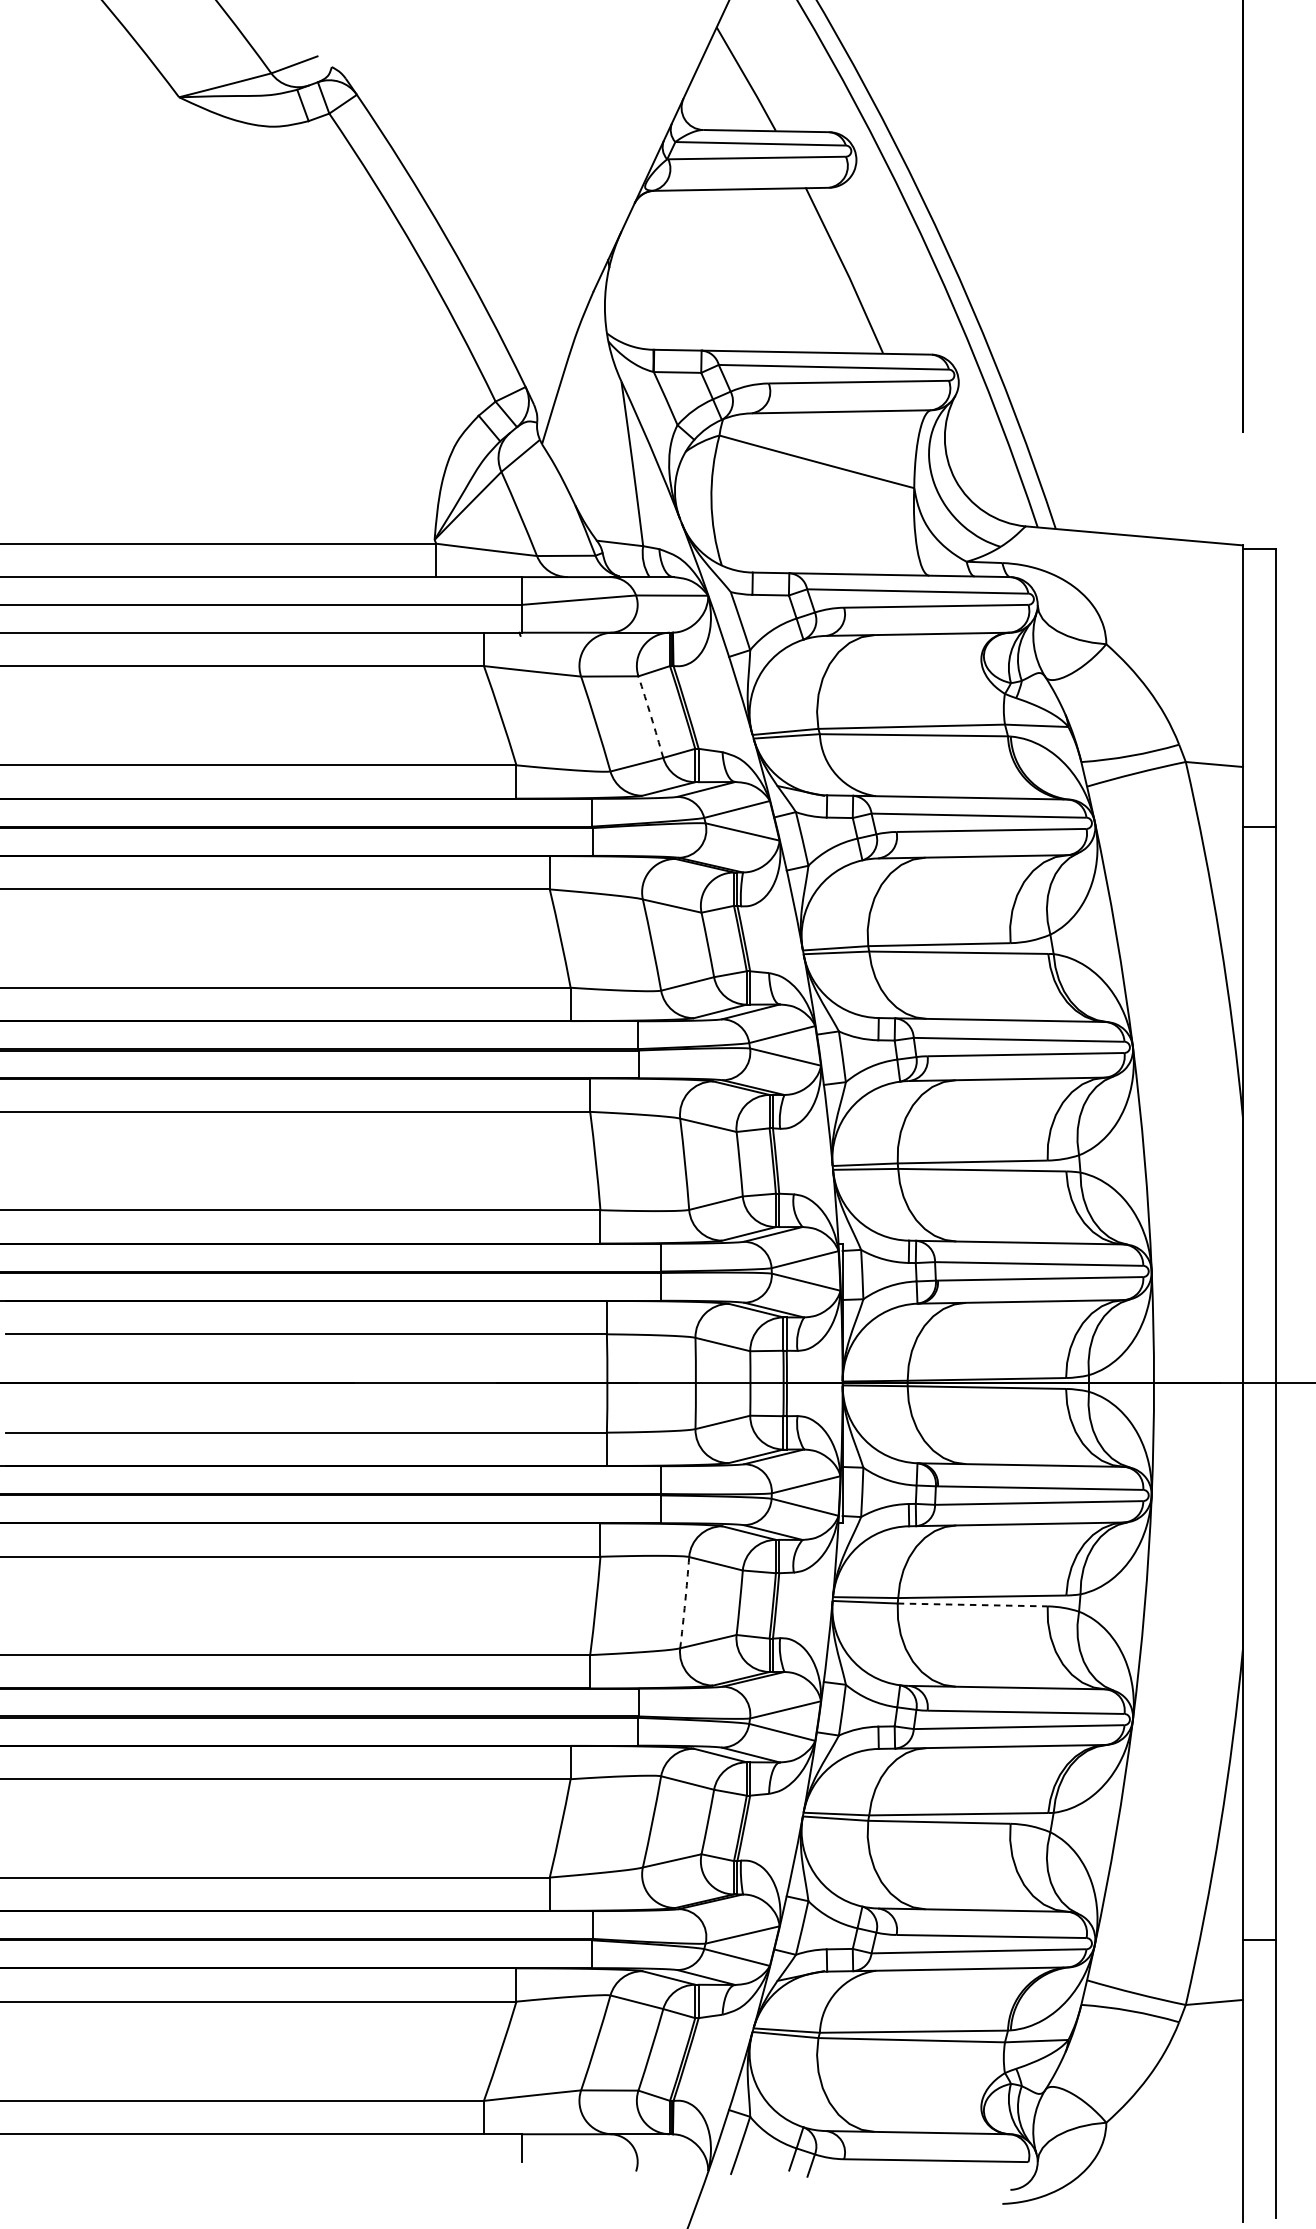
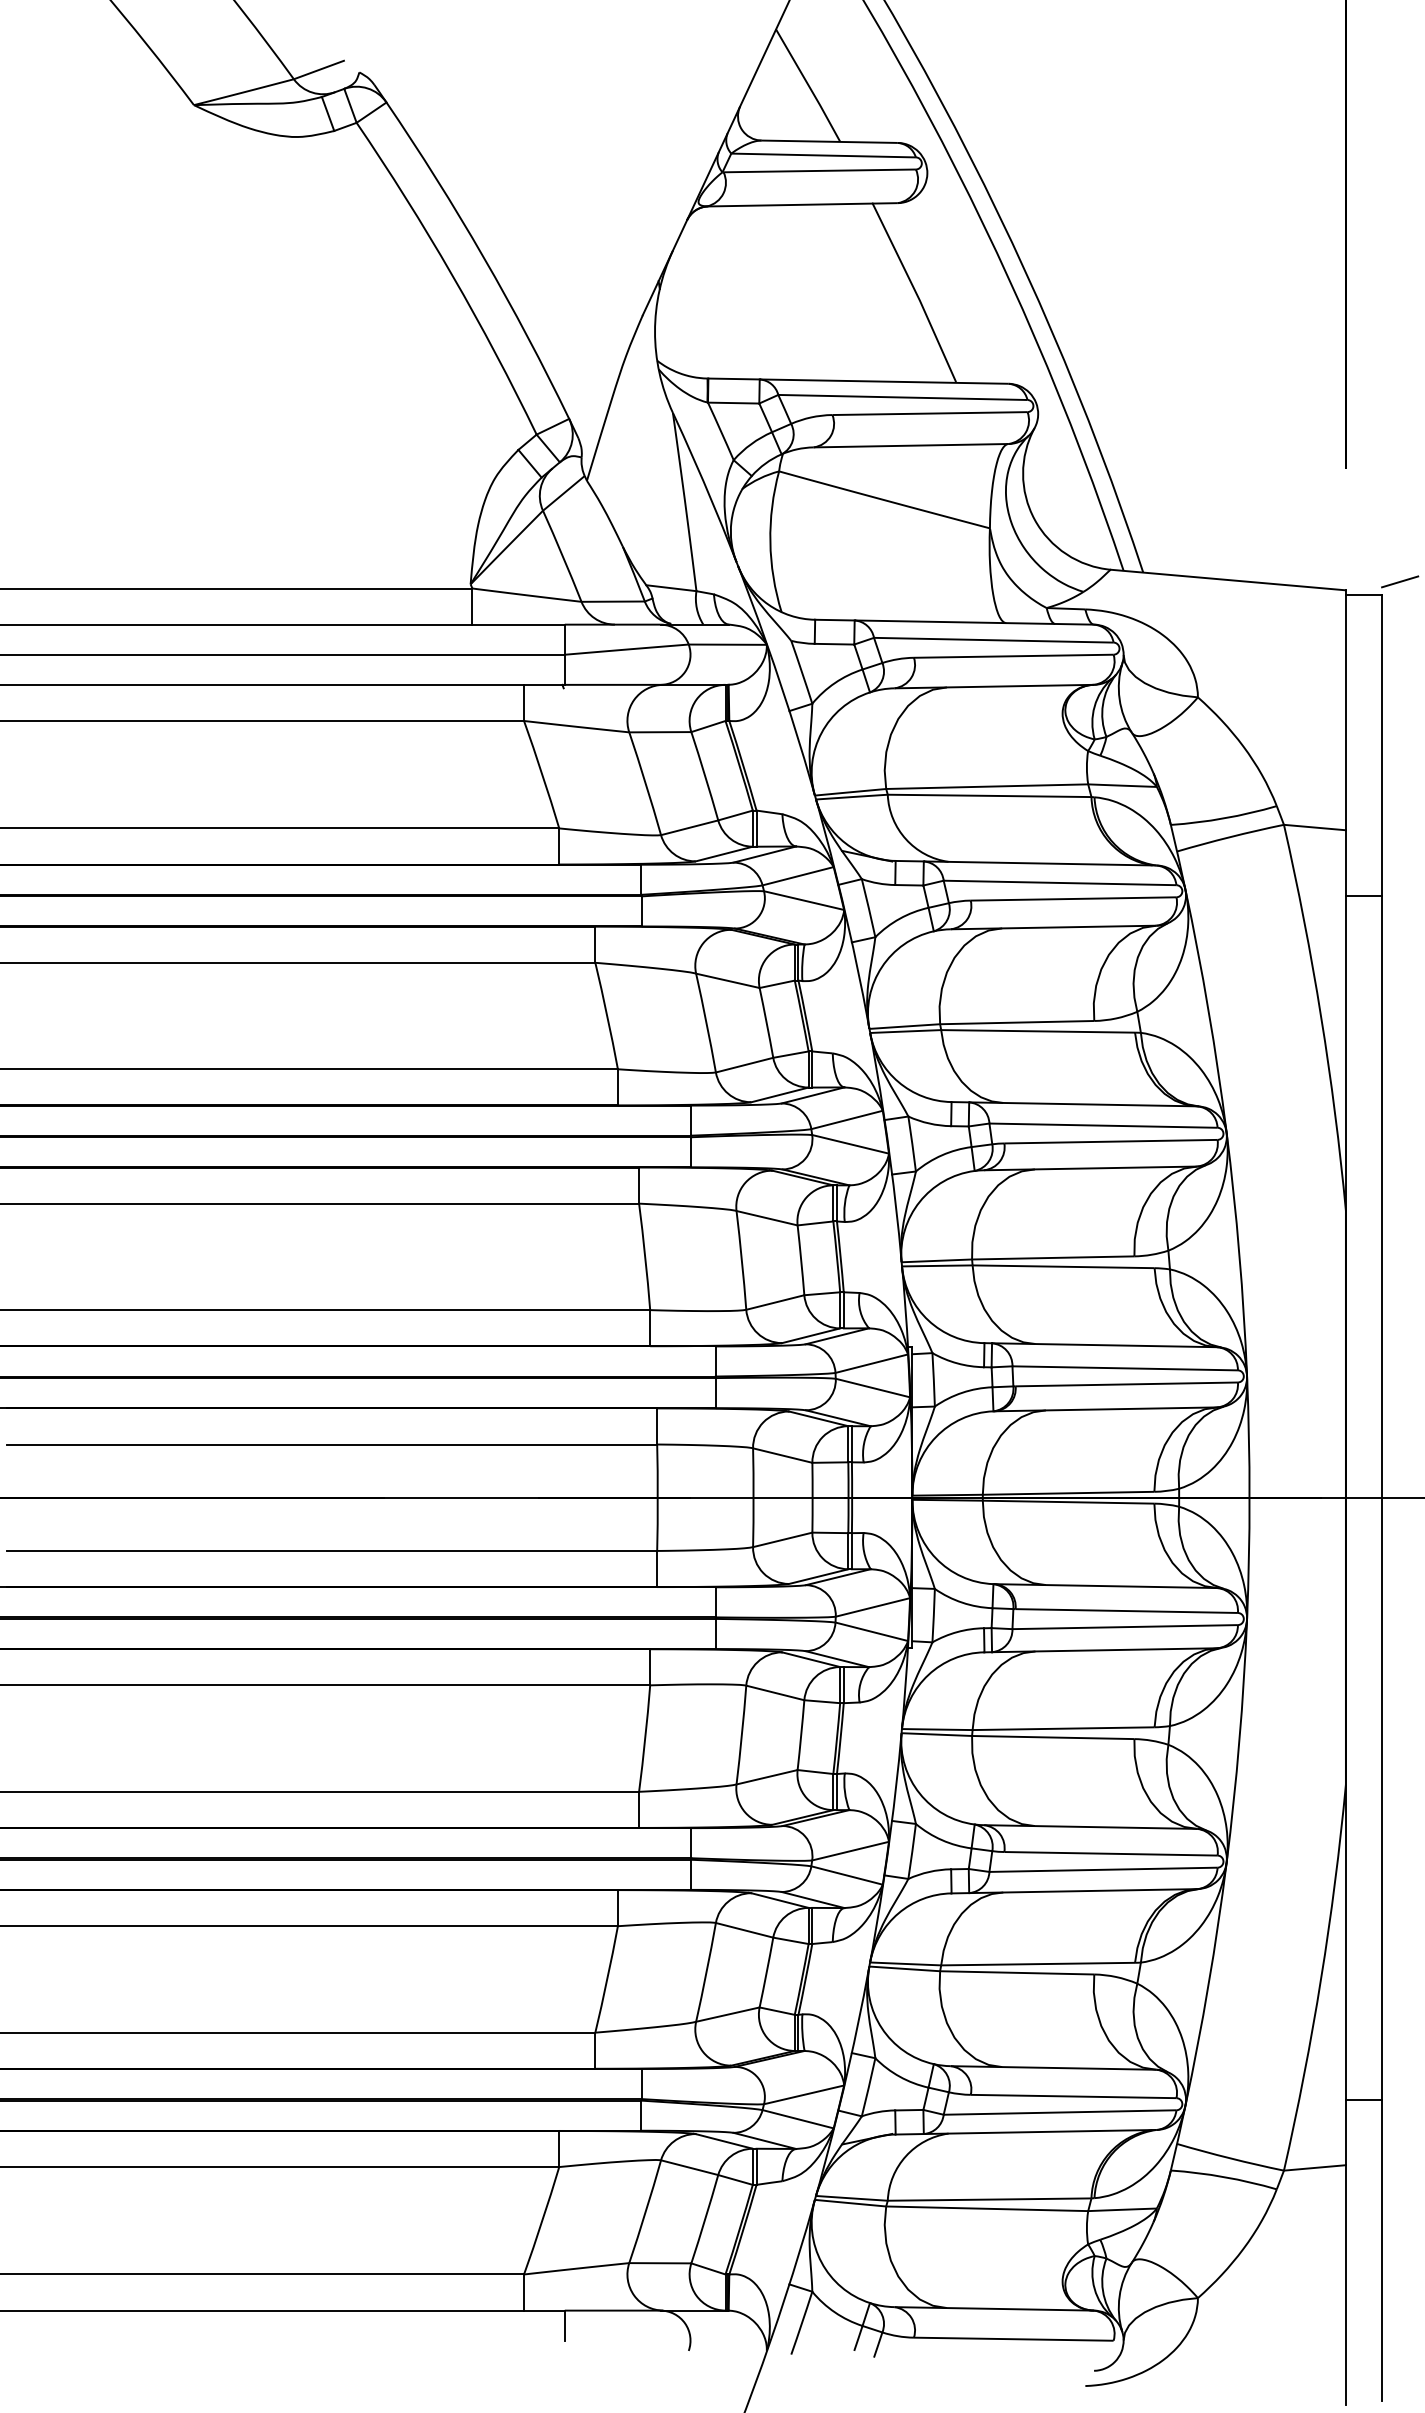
line: (1293, 537) -> (1400, 581), added
arc: (651, 717) -> (705, 776), dashed -> solid
arc: (684, 1603) -> (741, 1735), dashed -> solid
line: (972, 1604) -> (1053, 1737), dashed -> solid

